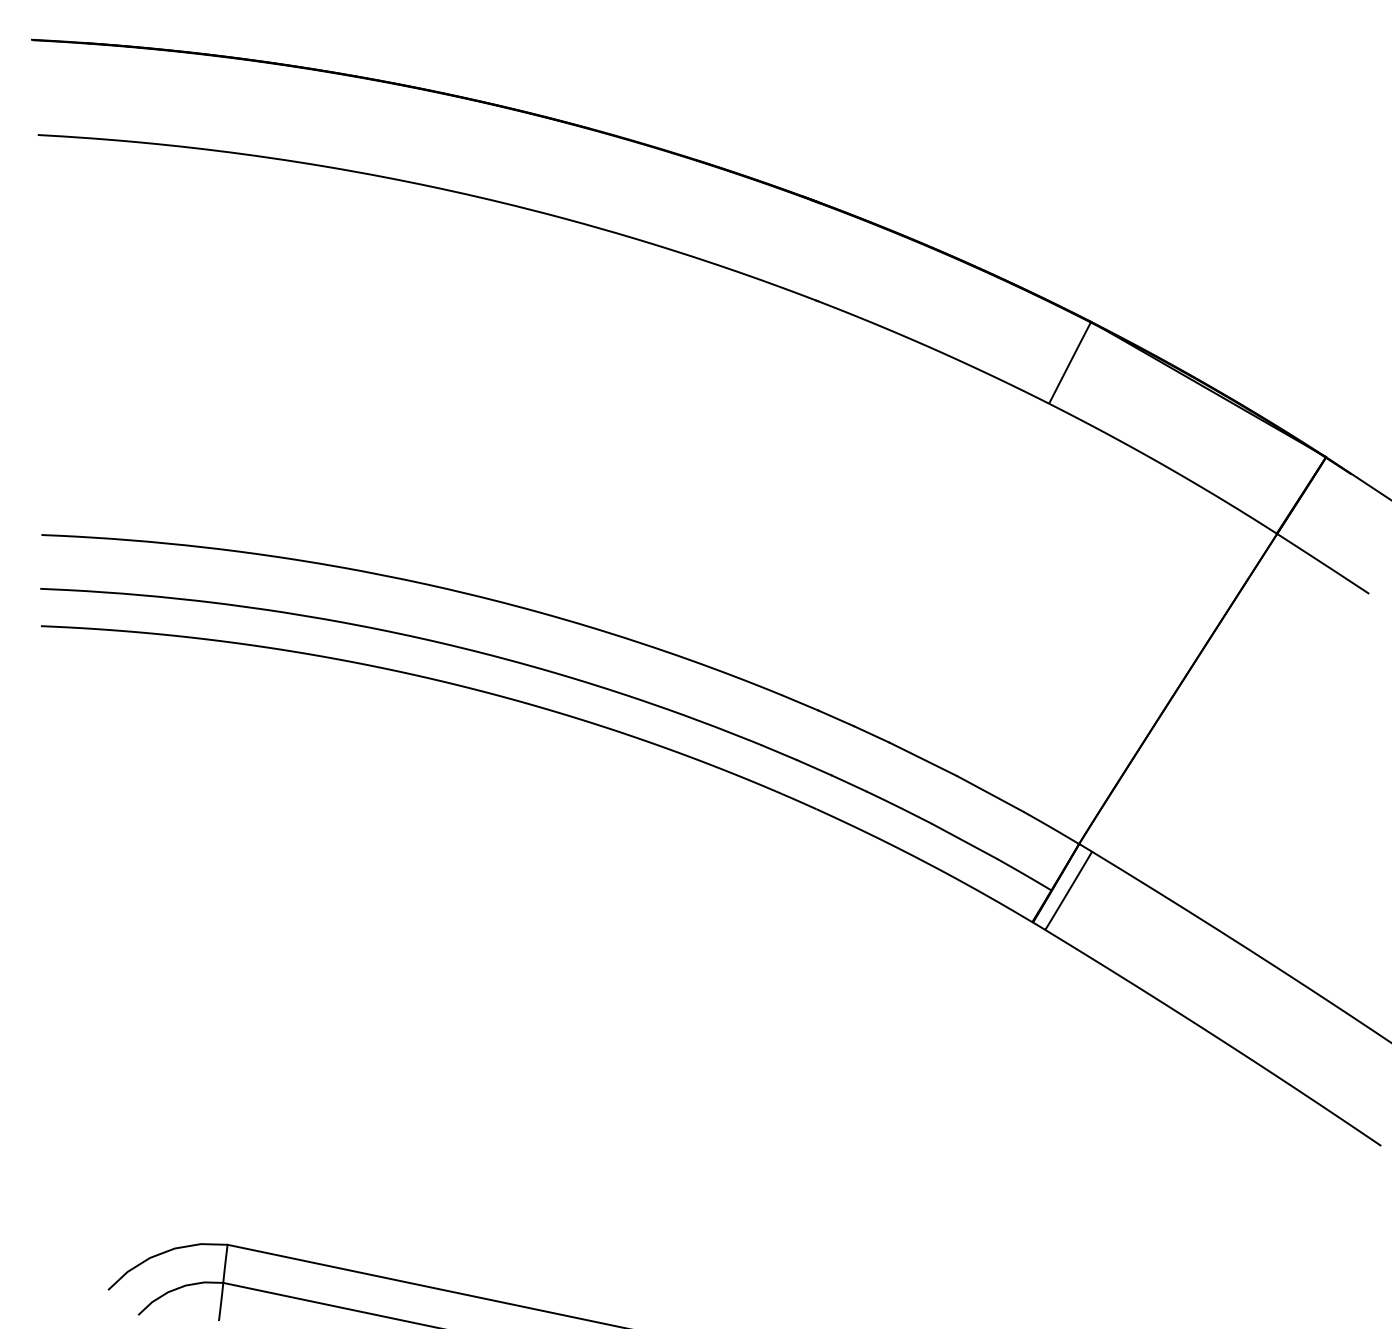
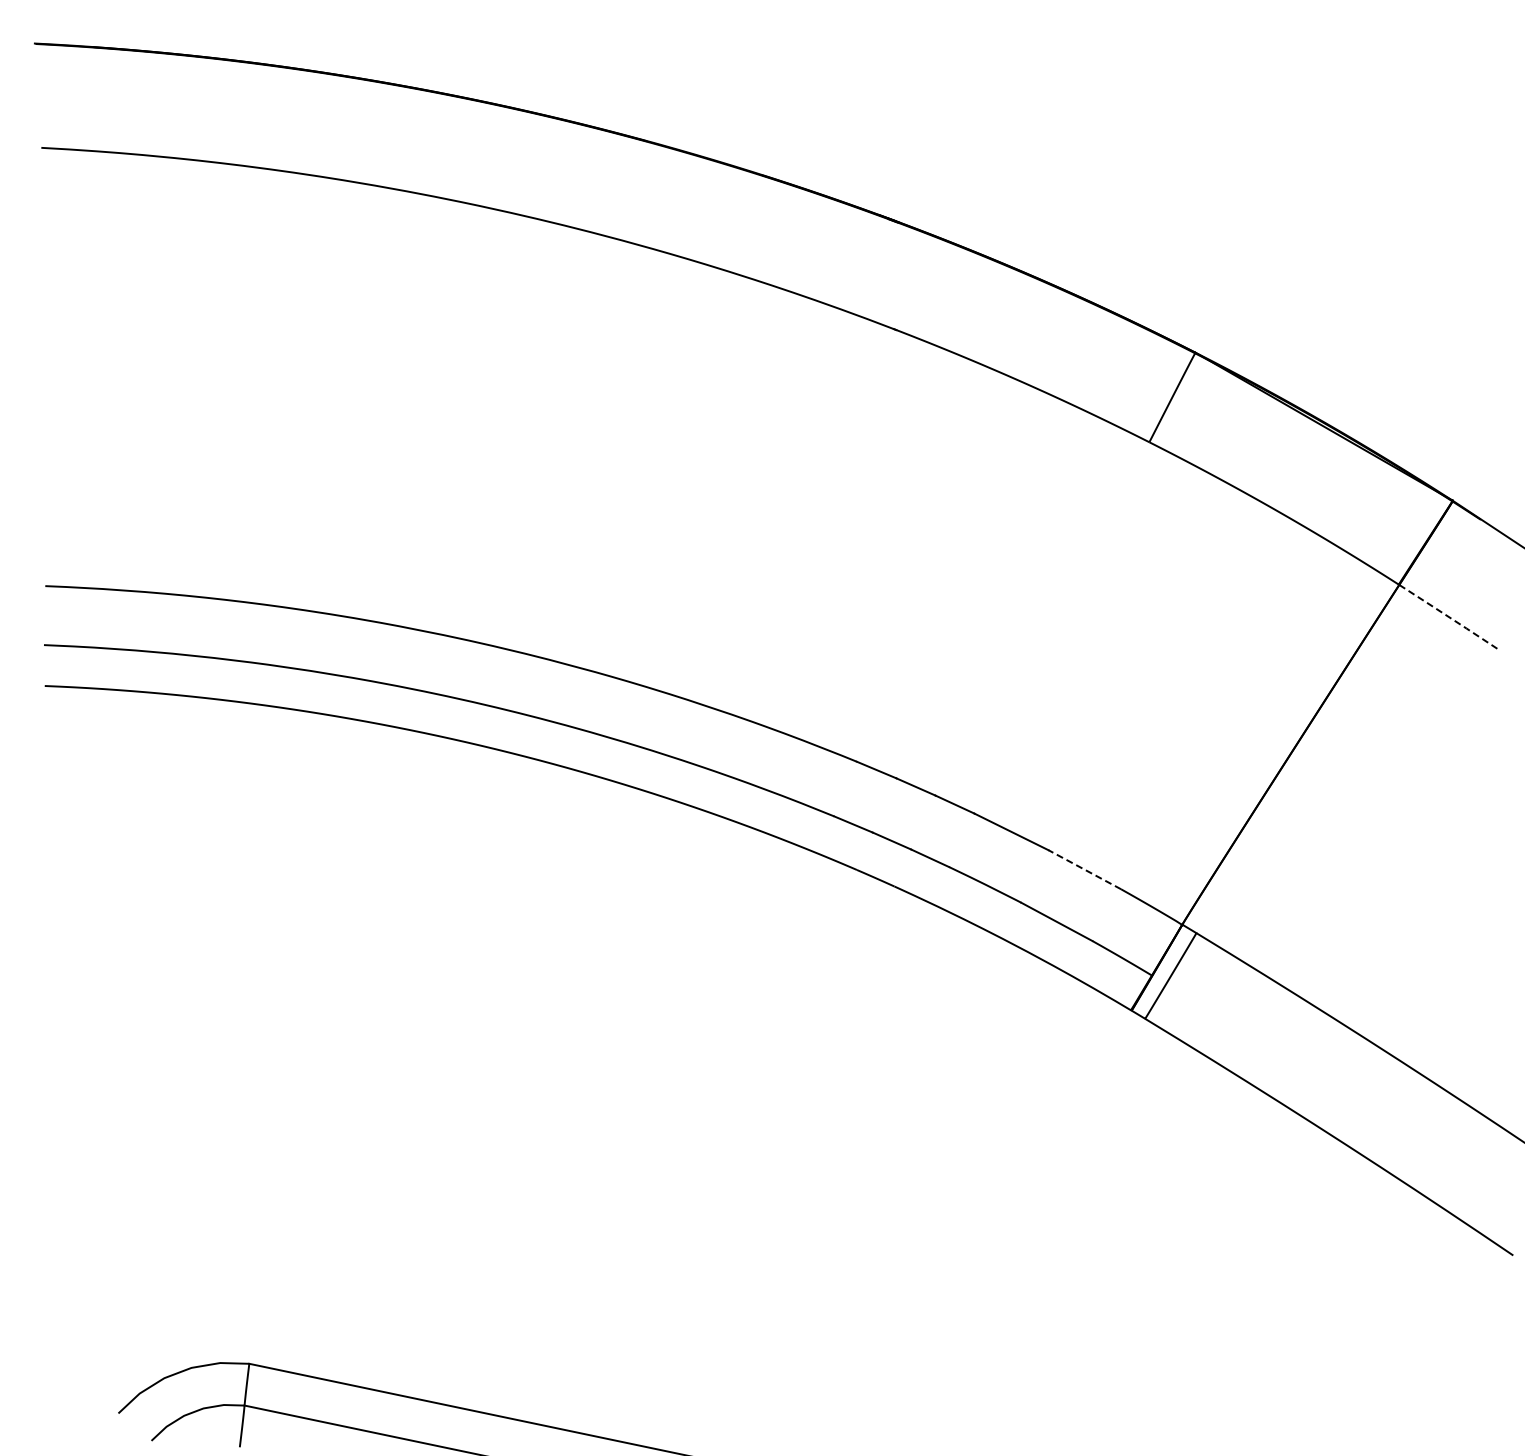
line: (1323, 563) -> (1450, 617), solid -> dashed
line: (989, 793) -> (1084, 869), solid -> dashed

